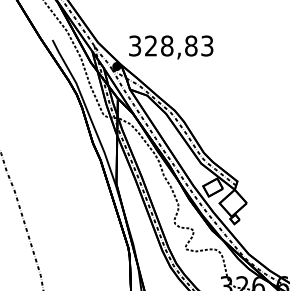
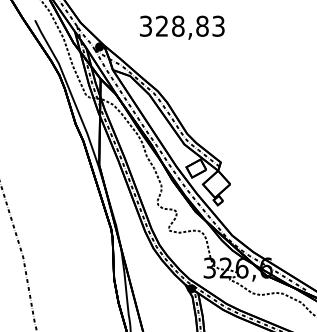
text: (171, 47) -> (182, 27), moved

